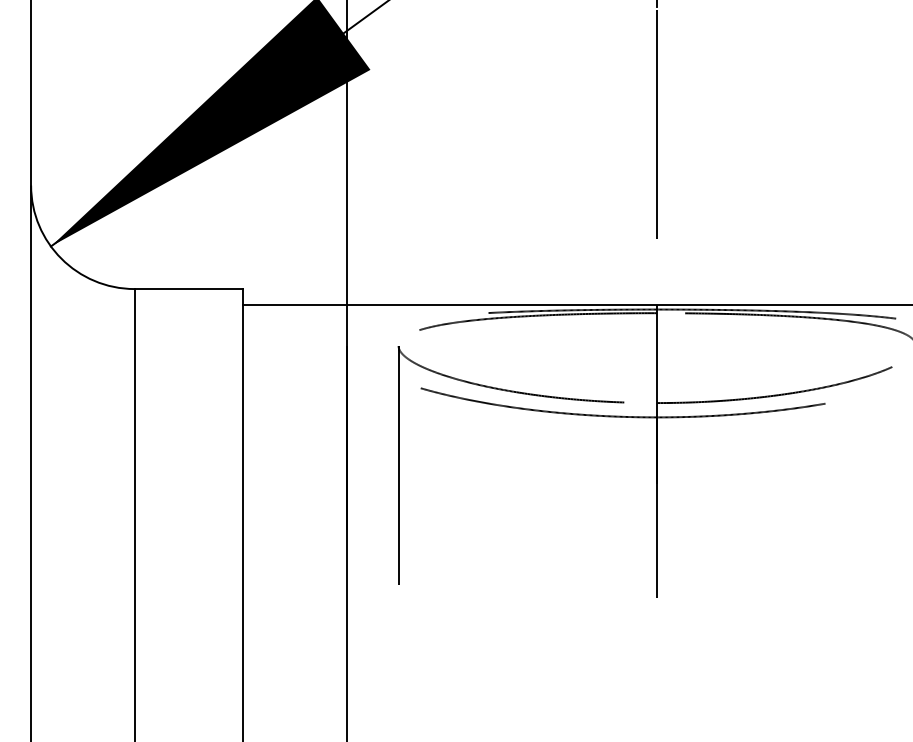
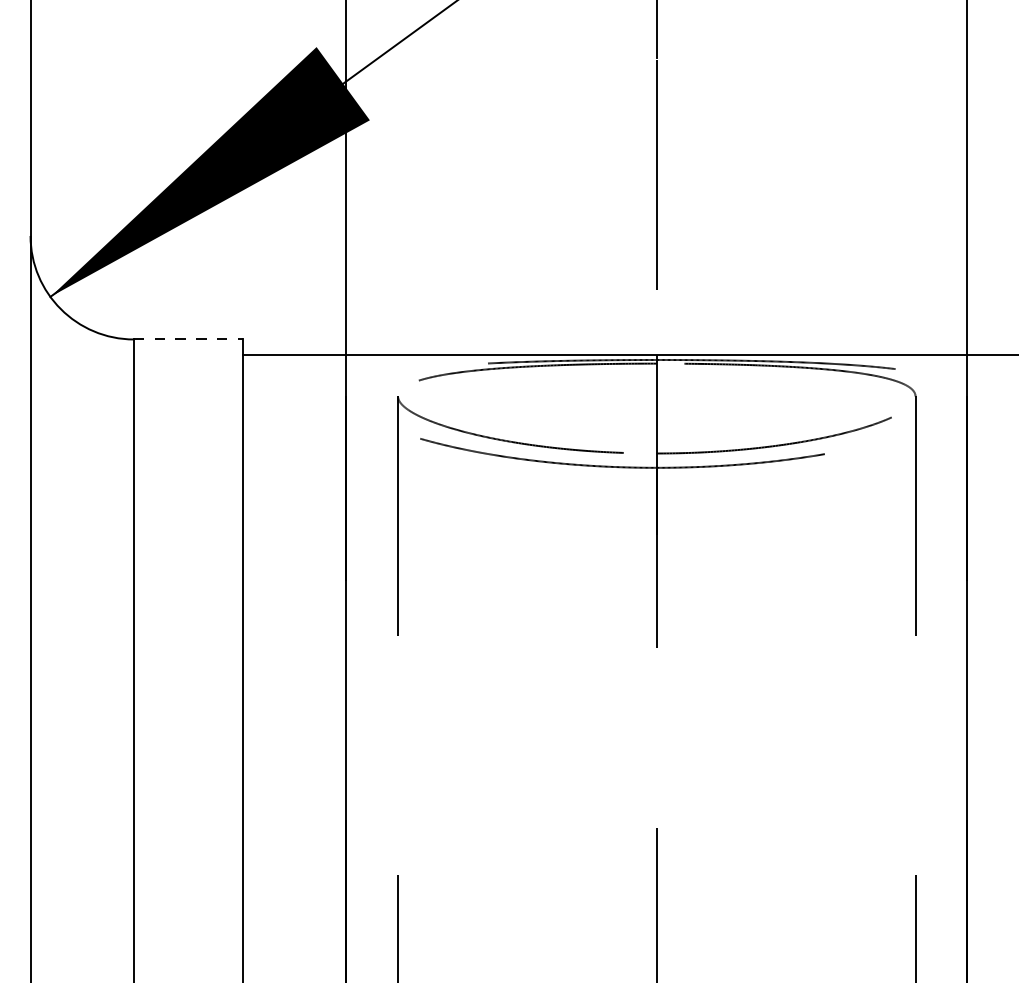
line: (189, 289) -> (188, 339), solid -> dashed

